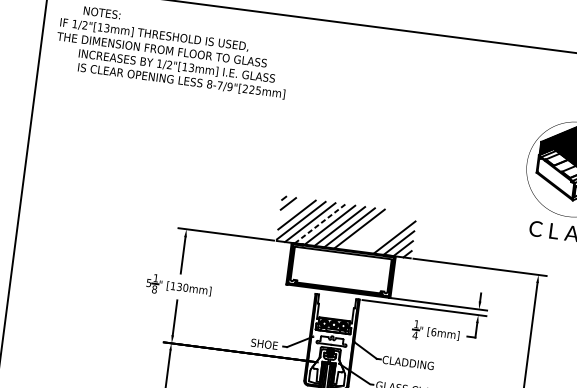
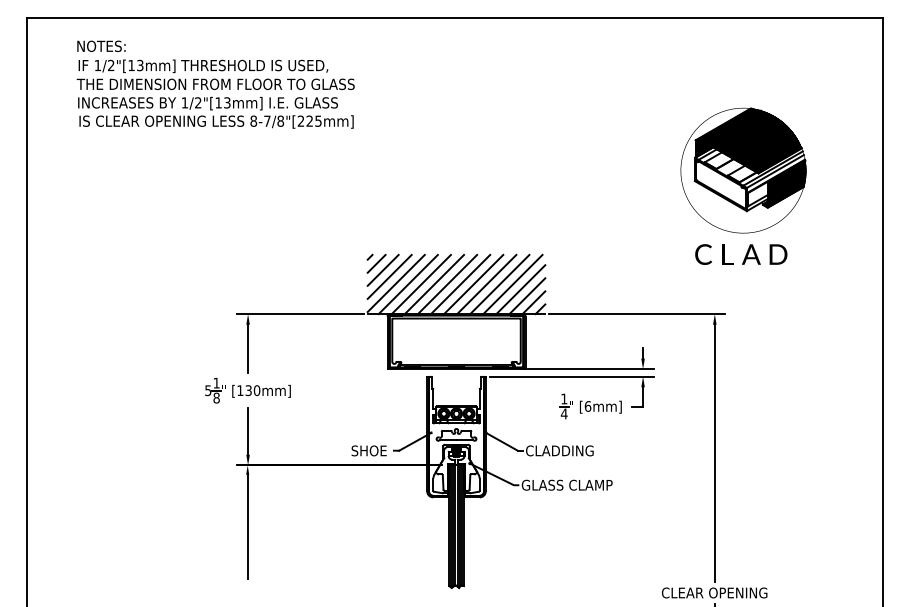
text: (162, 42) -> (215, 74), moved
text: (229, 86) -> (280, 120), 8-7/9"[225mm] -> 8-7/8"[225mm]
line: (292, 208) -> (382, 269), added
line: (320, 223) -> (421, 284), dashed -> solid
line: (369, 230) -> (486, 284), added
line: (379, 231) -> (499, 284), added
line: (388, 232) -> (512, 284), added

